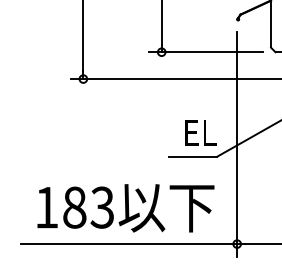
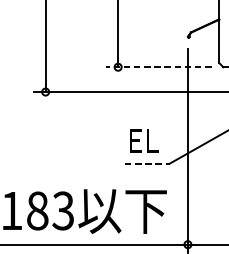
line: (205, 52) -> (158, 67), solid -> dashed
text: (200, 132) -> (143, 140), moved
line: (193, 156) -> (147, 163), solid -> dashed

